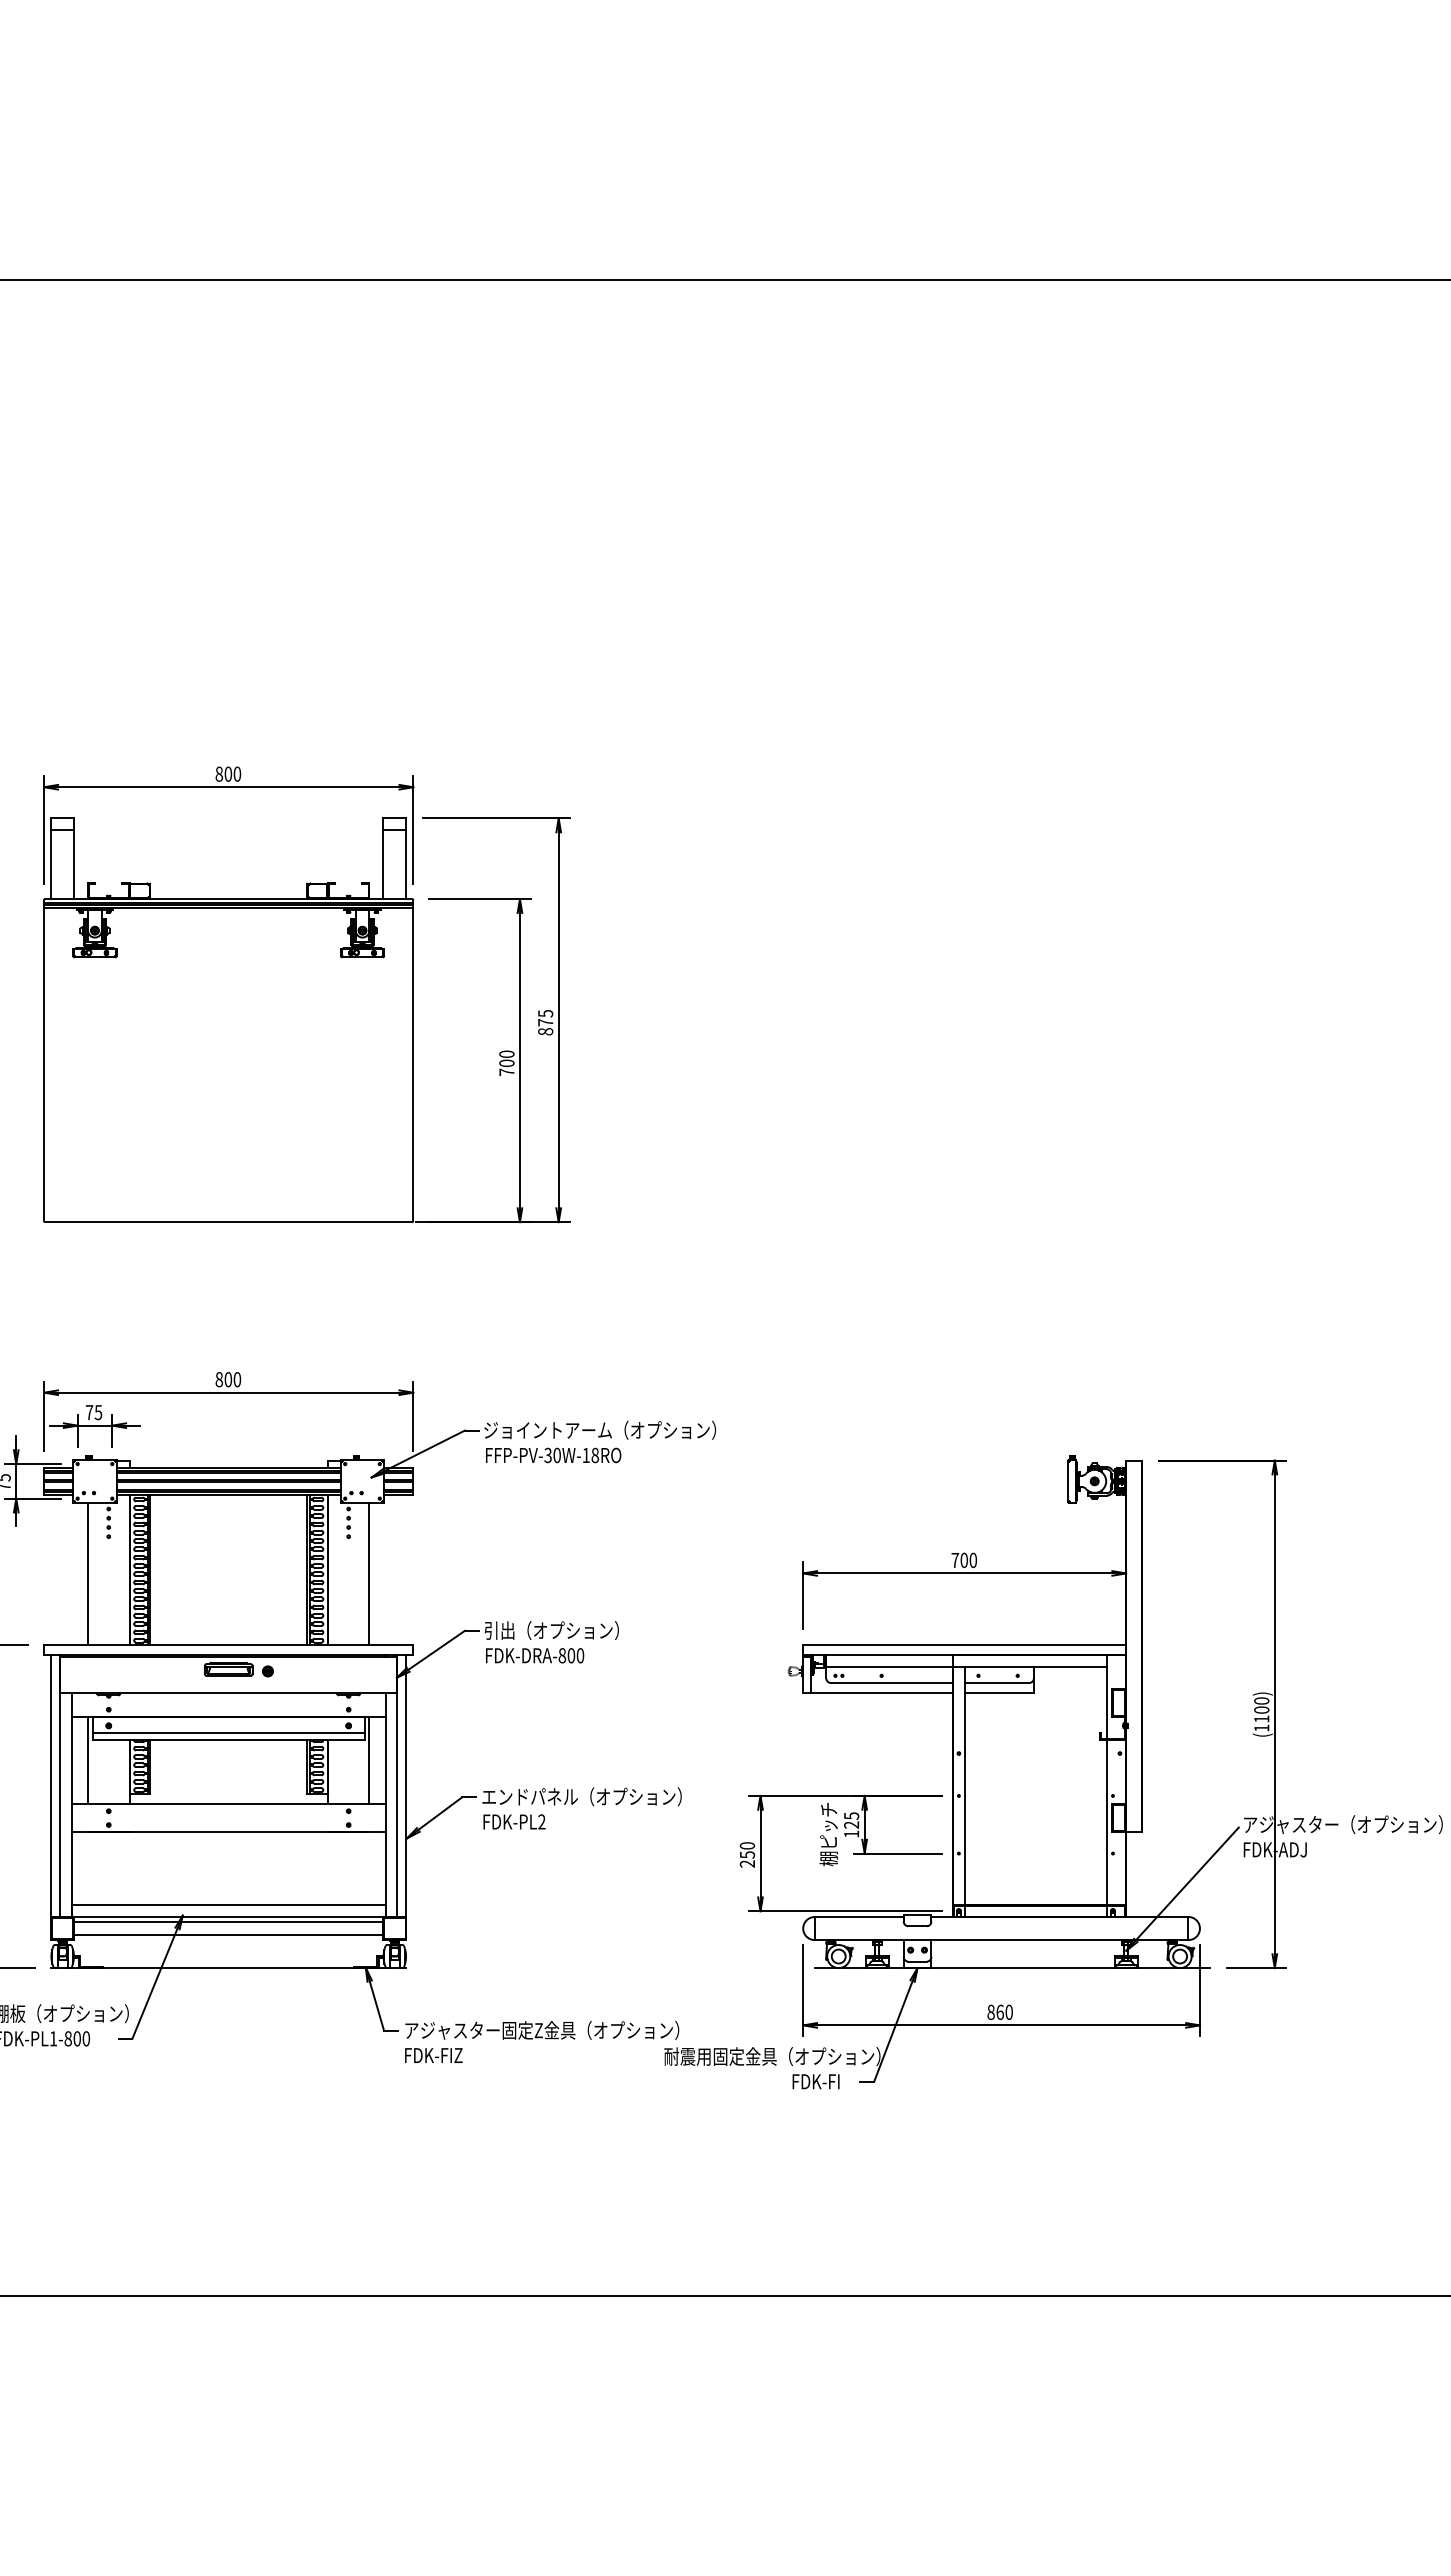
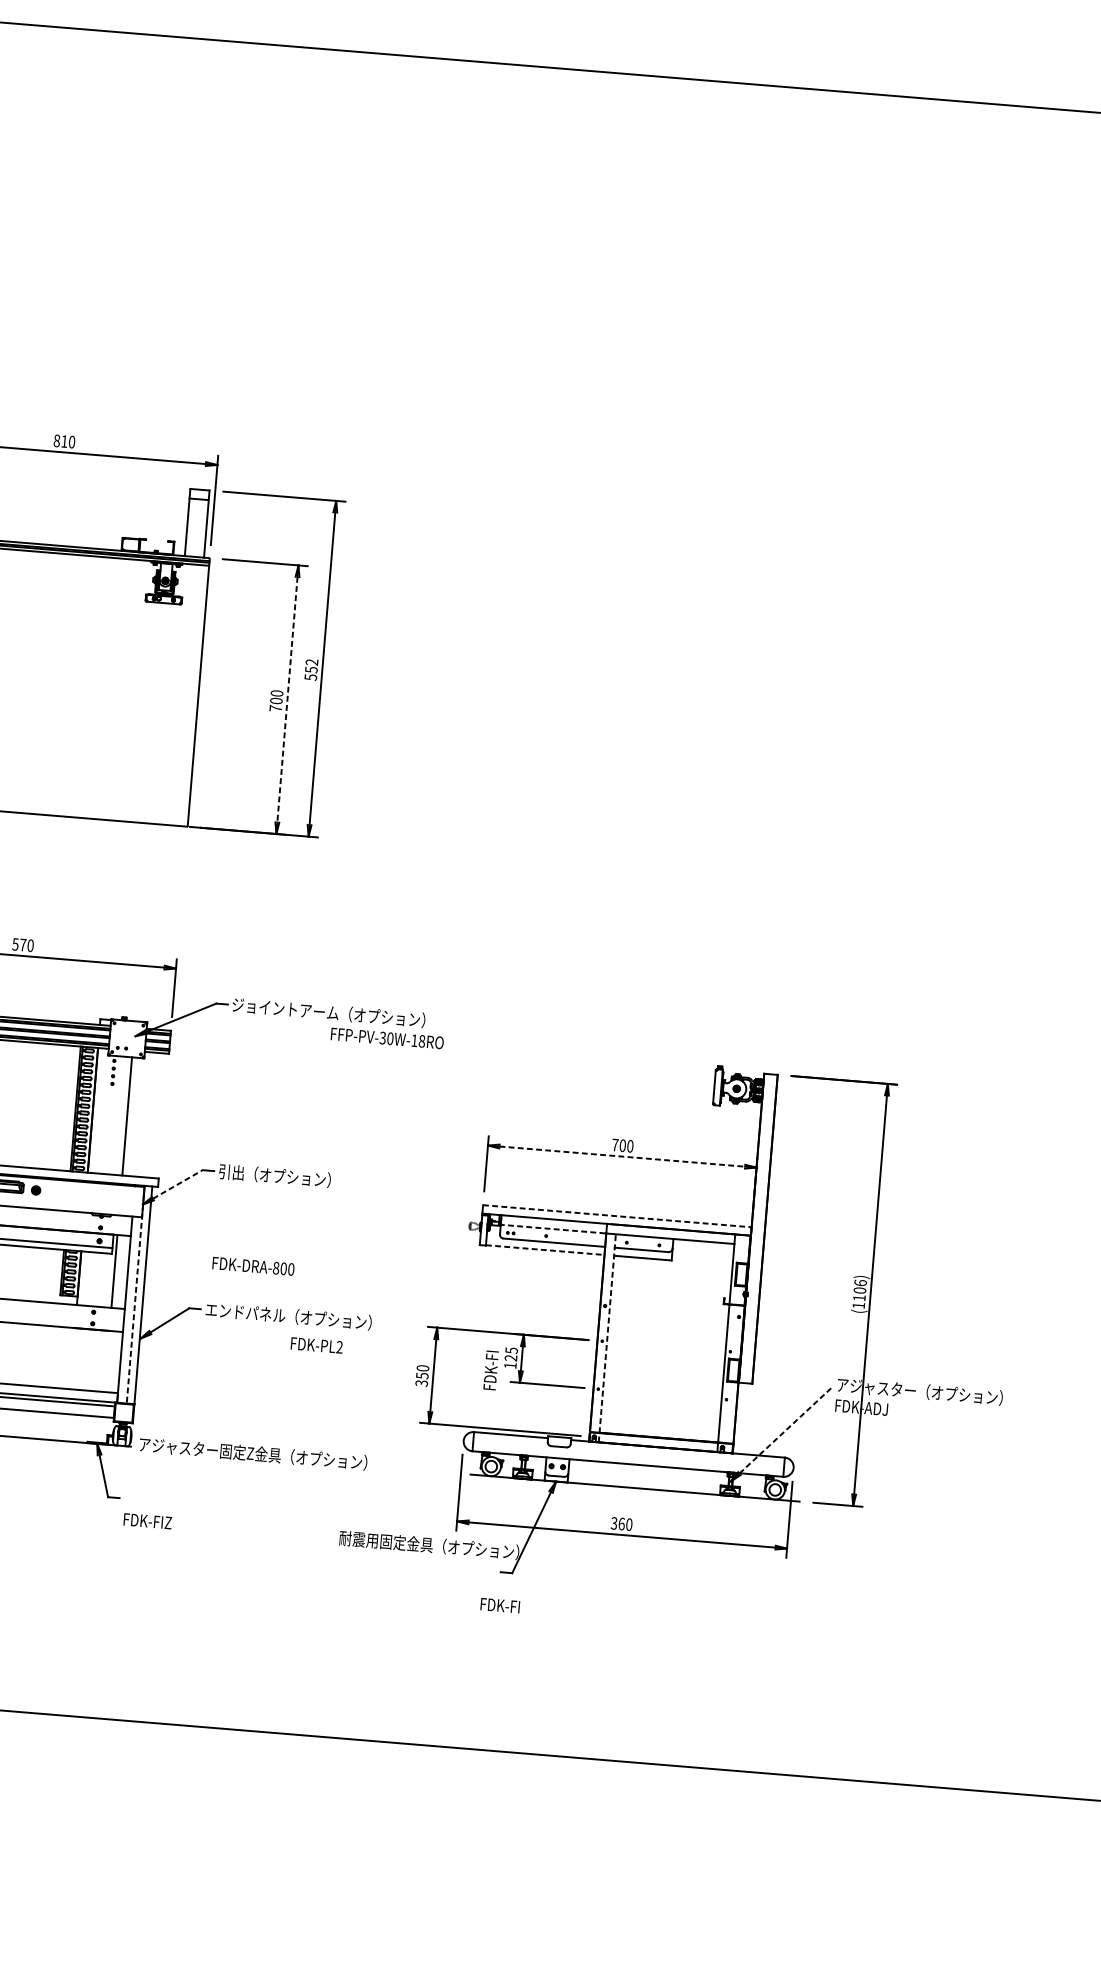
text: (228, 773) -> (64, 440), 800 -> 810
text: (545, 1022) -> (311, 669), 875 -> 552
line: (519, 1060) -> (287, 699), solid -> dashed
text: (223, 1379) -> (19, 944), 800 -> 570
text: (553, 1455) -> (387, 1038), moved
line: (964, 1573) -> (622, 1156), solid -> dashed
line: (965, 1645) -> (618, 1216), solid -> dashed
line: (437, 1650) -> (178, 1184), solid -> dashed
text: (535, 1655) -> (253, 1266), moved
line: (888, 1666) -> (552, 1228), solid -> dashed
line: (882, 1692) -> (545, 1250), solid -> dashed
text: (1261, 1700) -> (860, 1282), (1100) -> (1106)
line: (964, 1791) -> (607, 1337), solid -> dashed
line: (397, 1792) -> (135, 1300), solid -> dashed
text: (514, 1821) -> (316, 1345), moved
text: (828, 1834) -> (491, 1364), 棚ピッチ -> FDK-FI
text: (747, 1863) -> (421, 1382), 250 -> 350
line: (1187, 1883) -> (786, 1429), solid -> dashed
text: (990, 2011) -> (613, 1522), 860 -> 360
text: (542, 2030) -> (253, 1453), moved
text: (815, 2081) -> (499, 1605), moved

